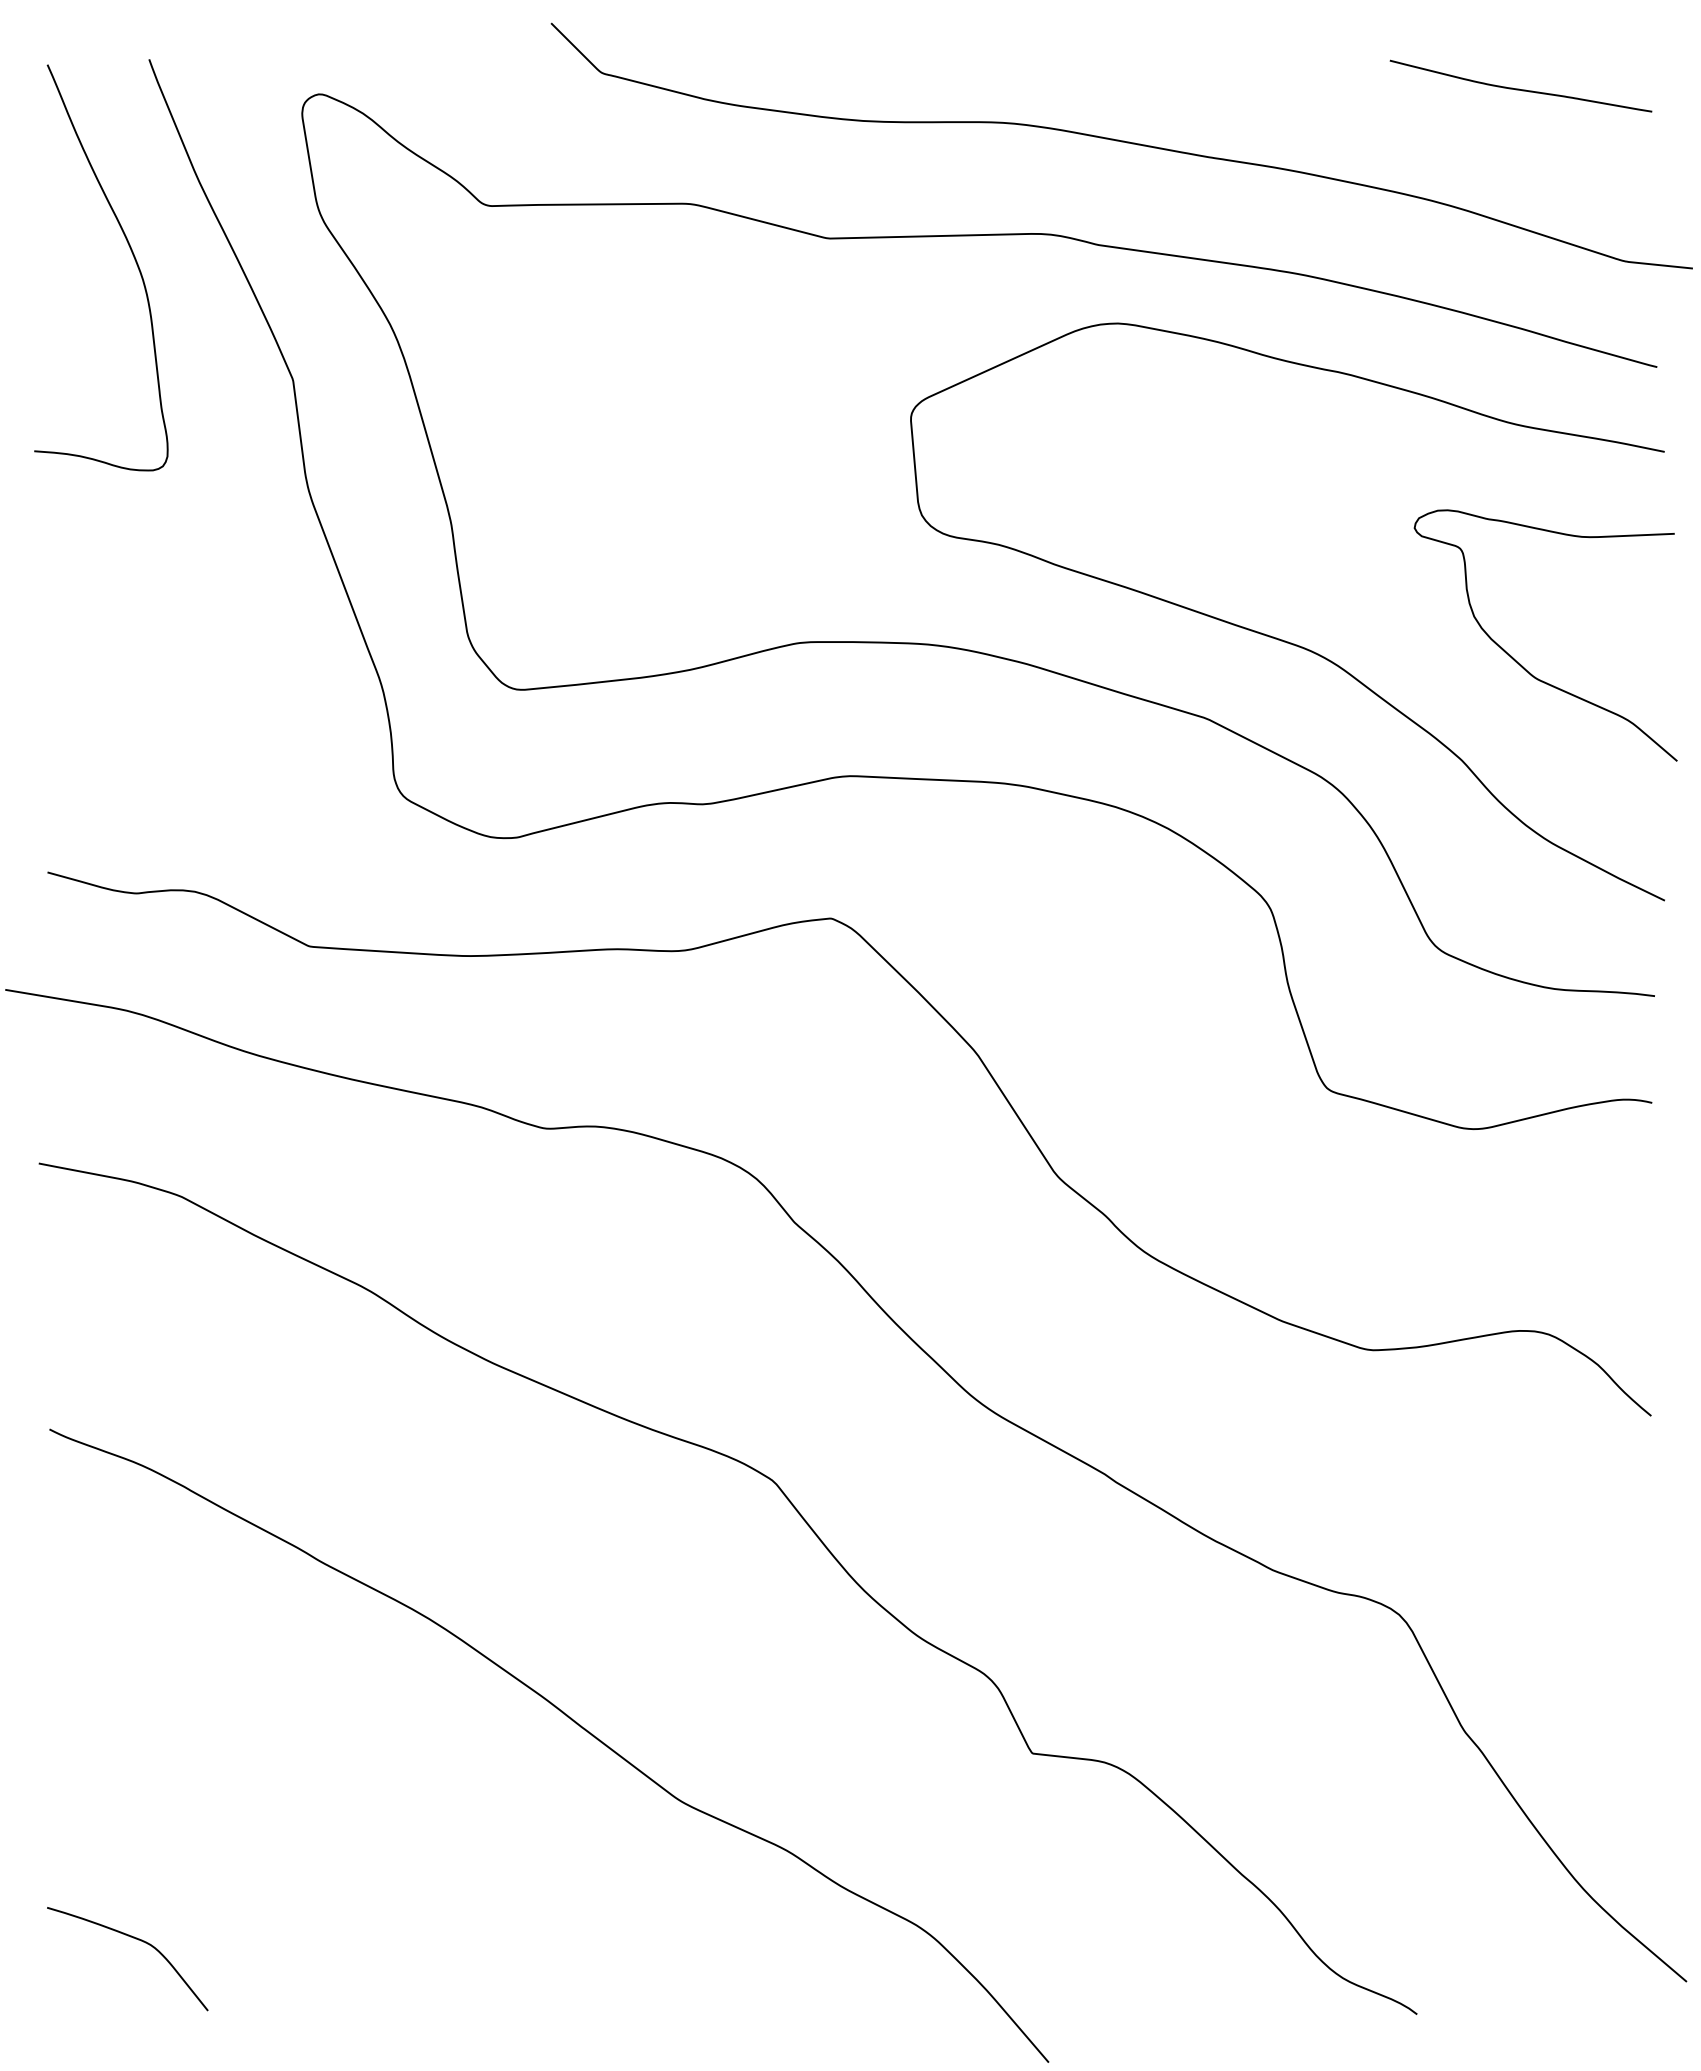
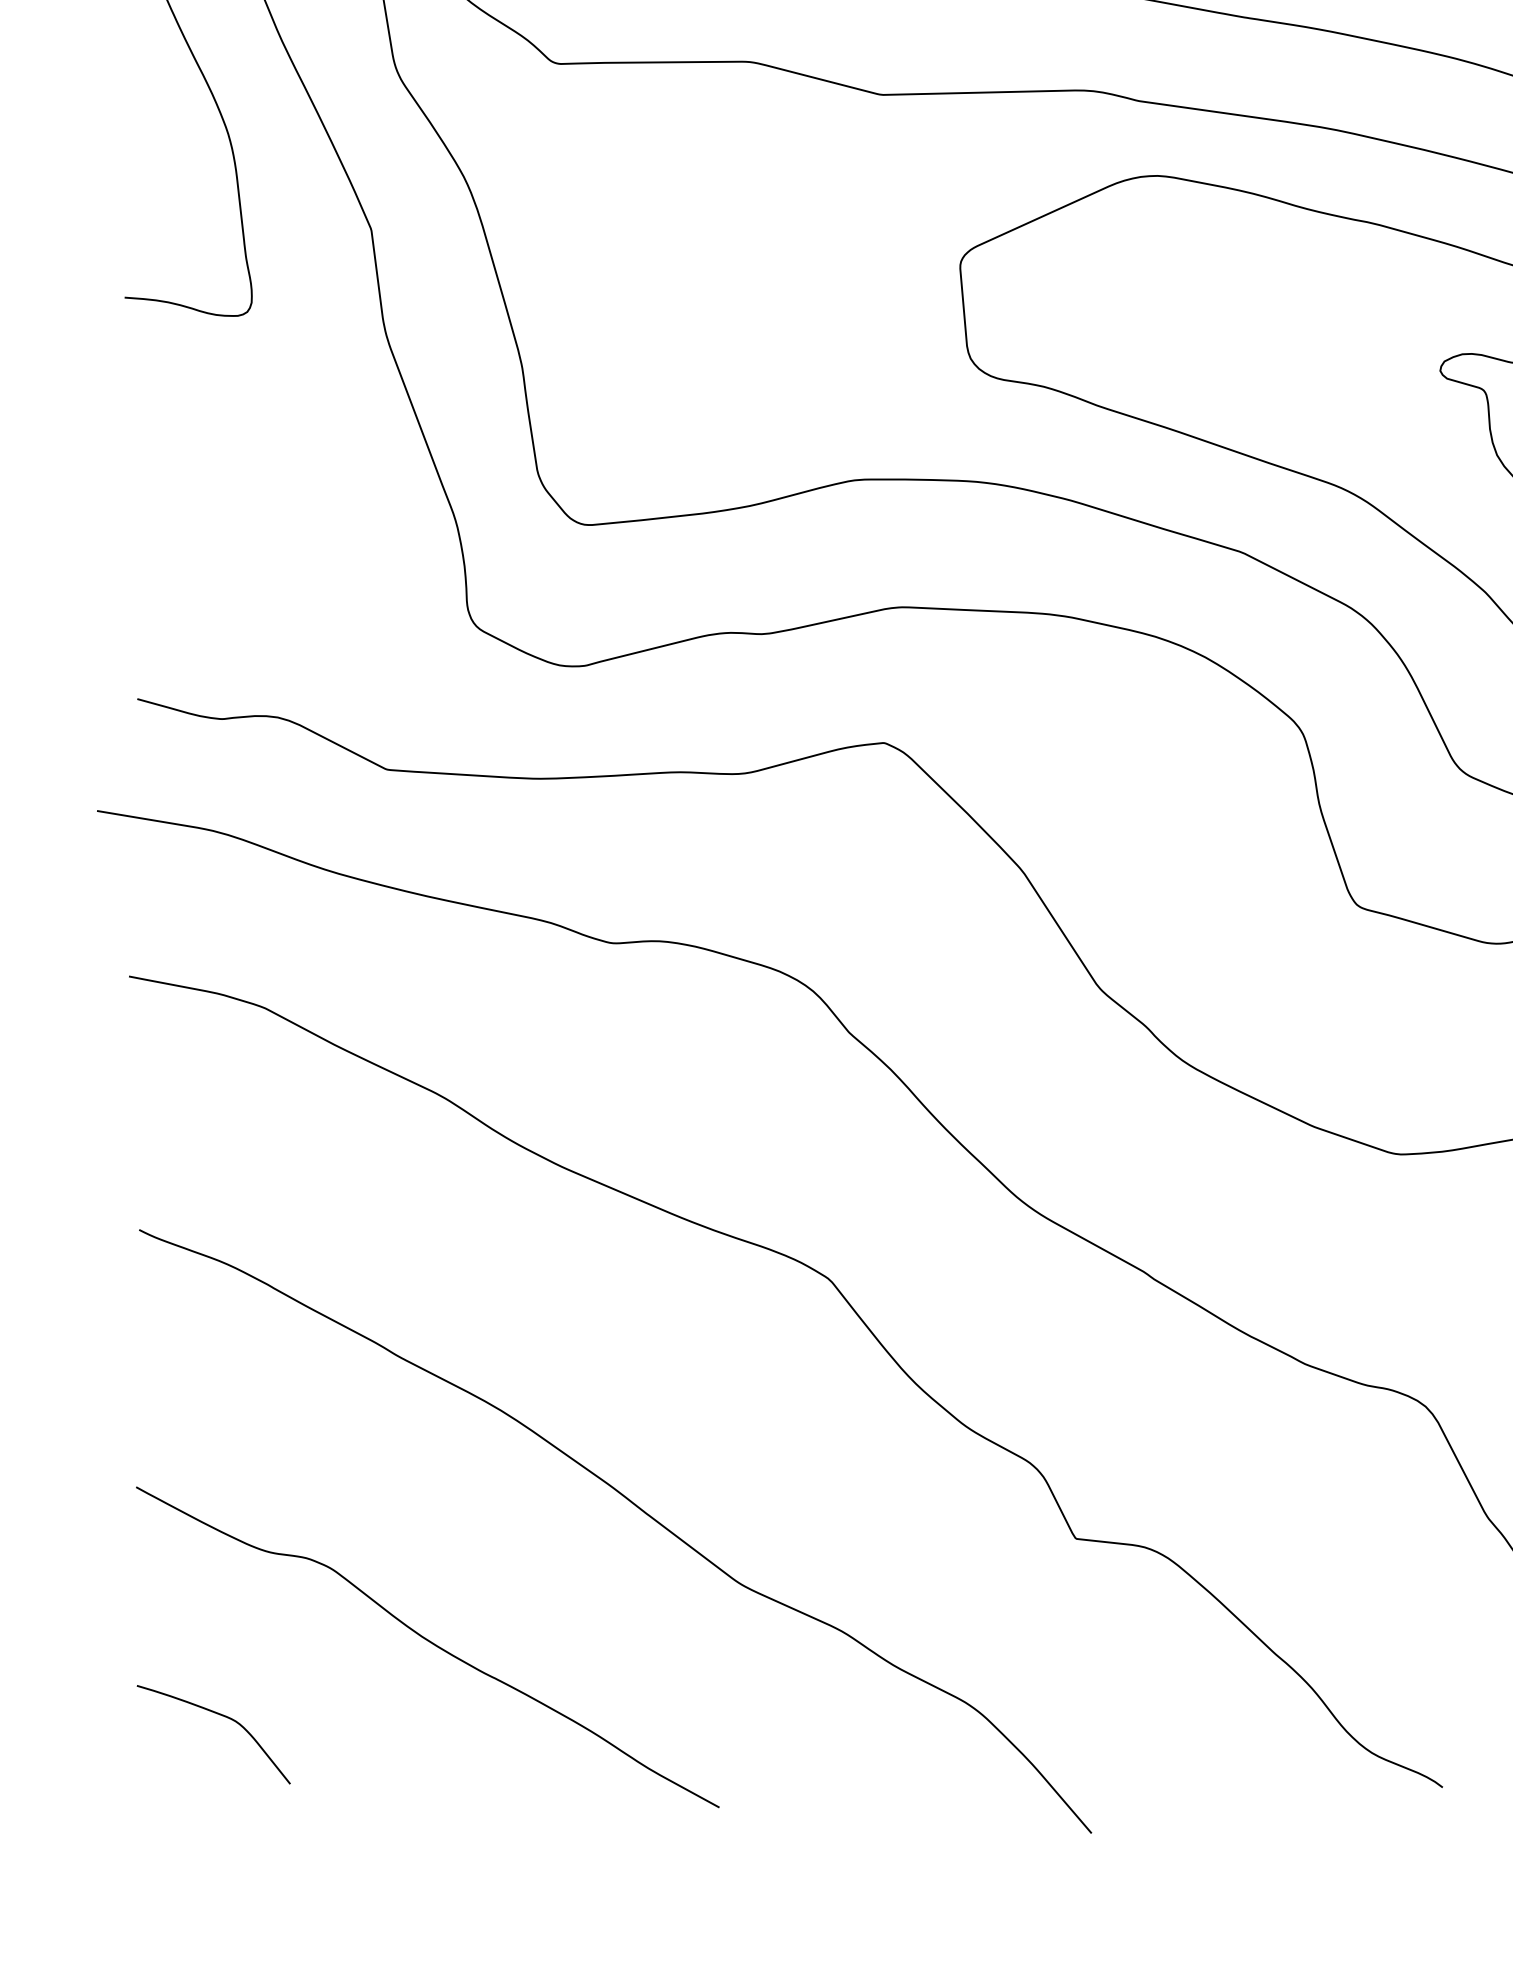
curve: (355, 1863) -> (430, 1643), added

